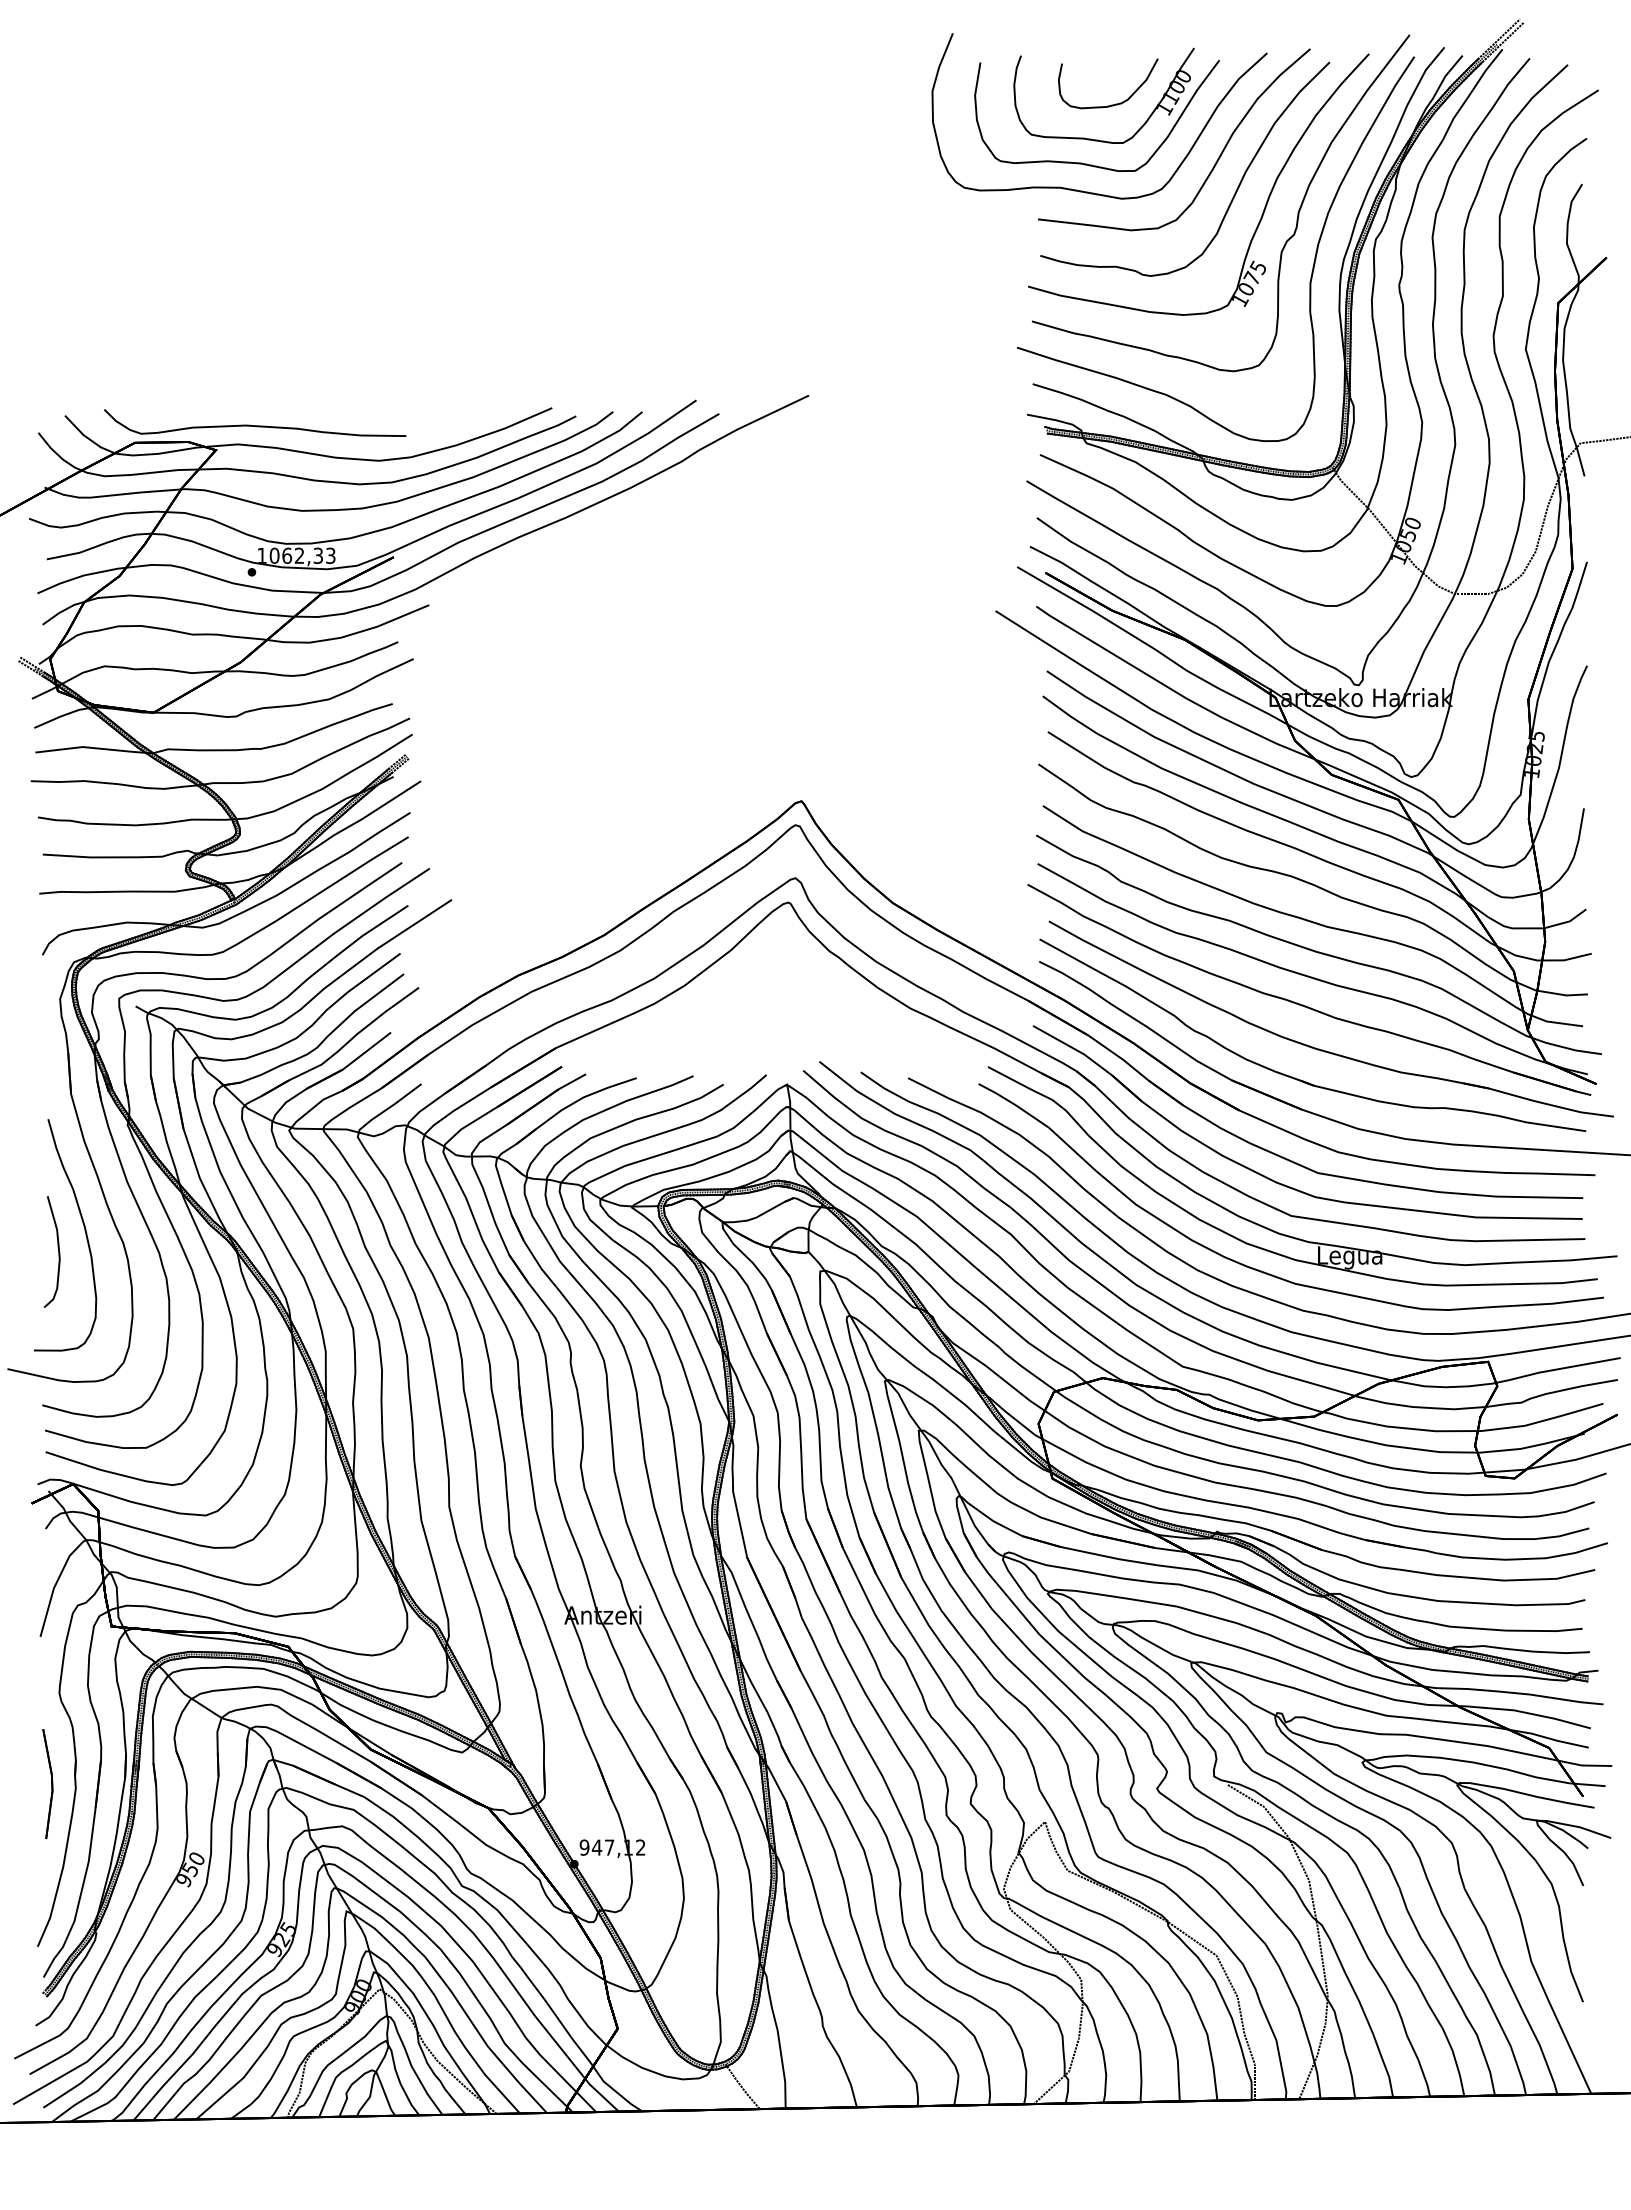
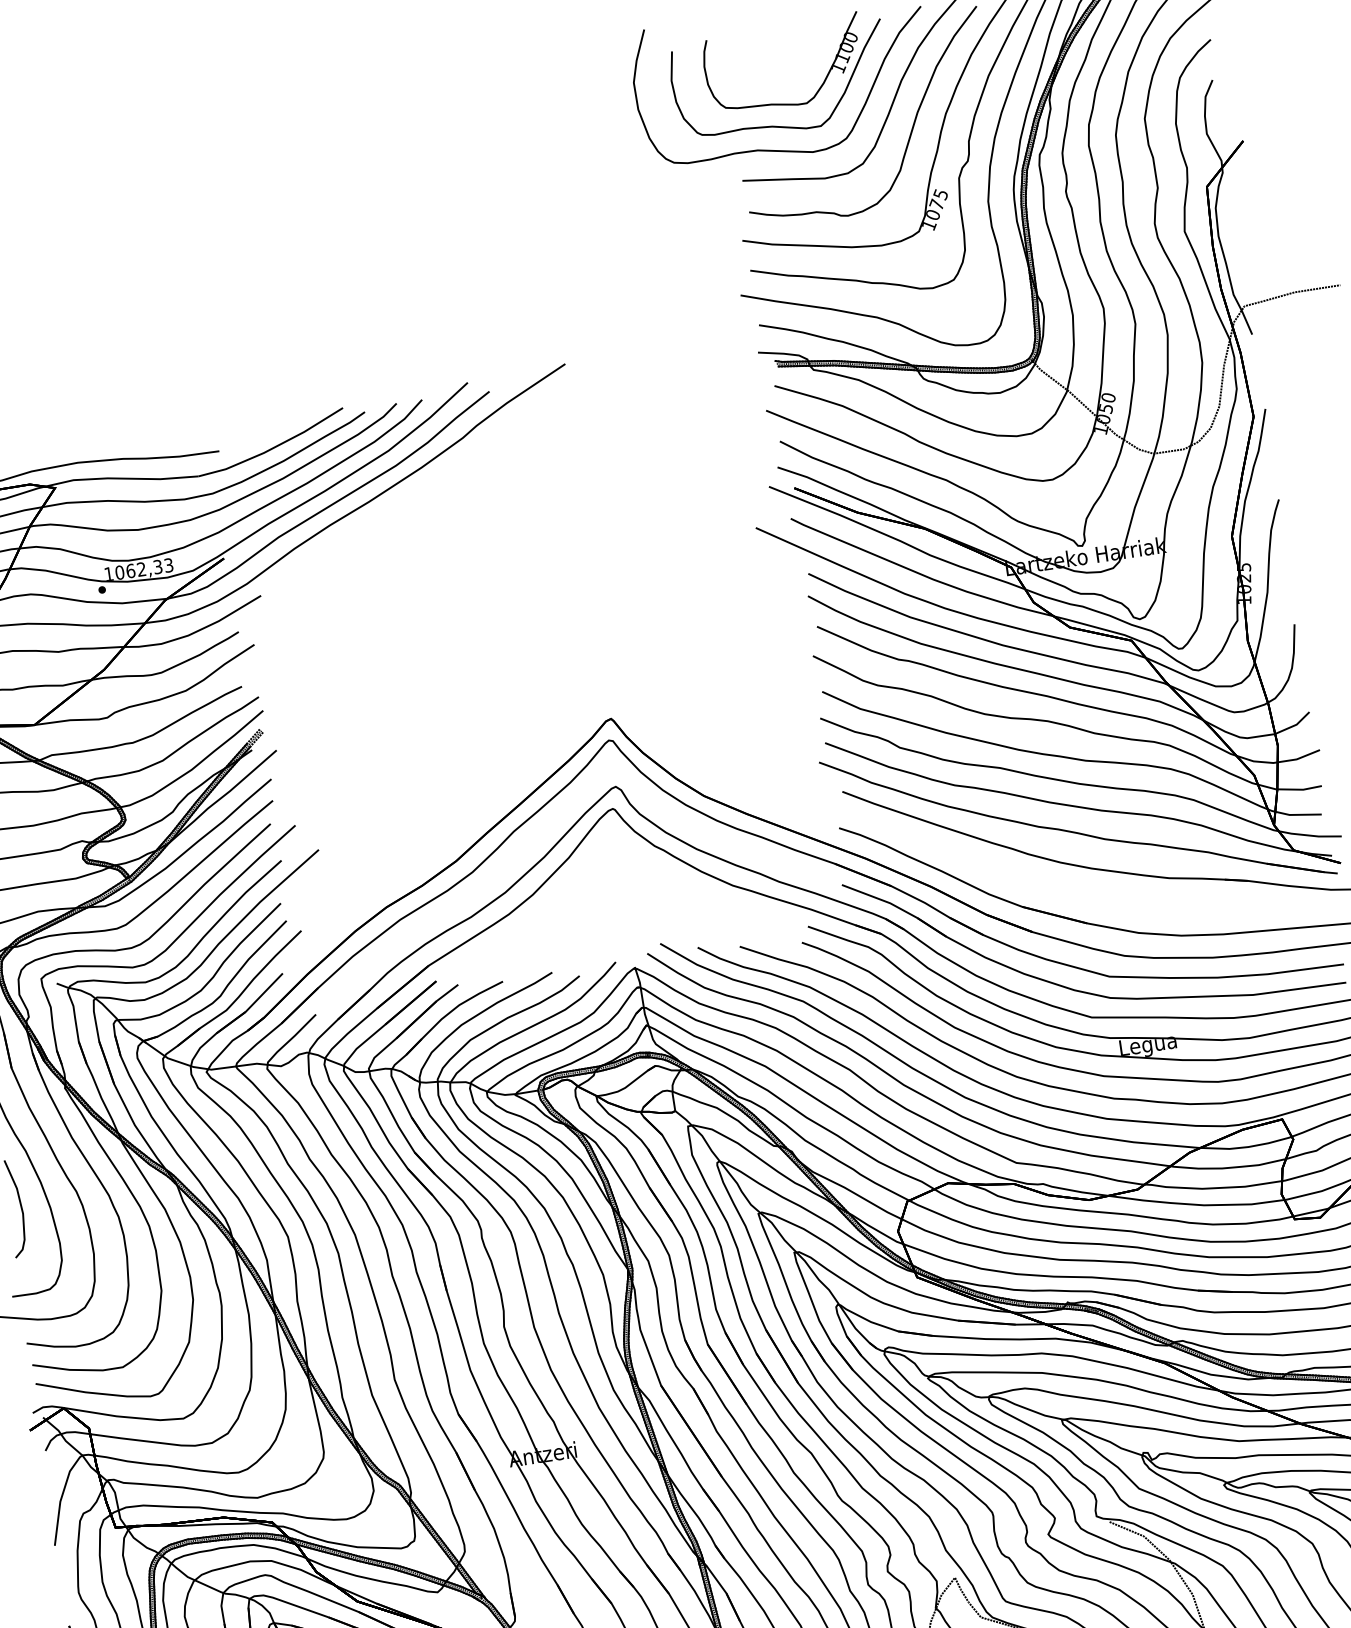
curve: (1115, 103) -> (795, 69), removed
part: (1295, 1077) -> (1077, 896), removed

